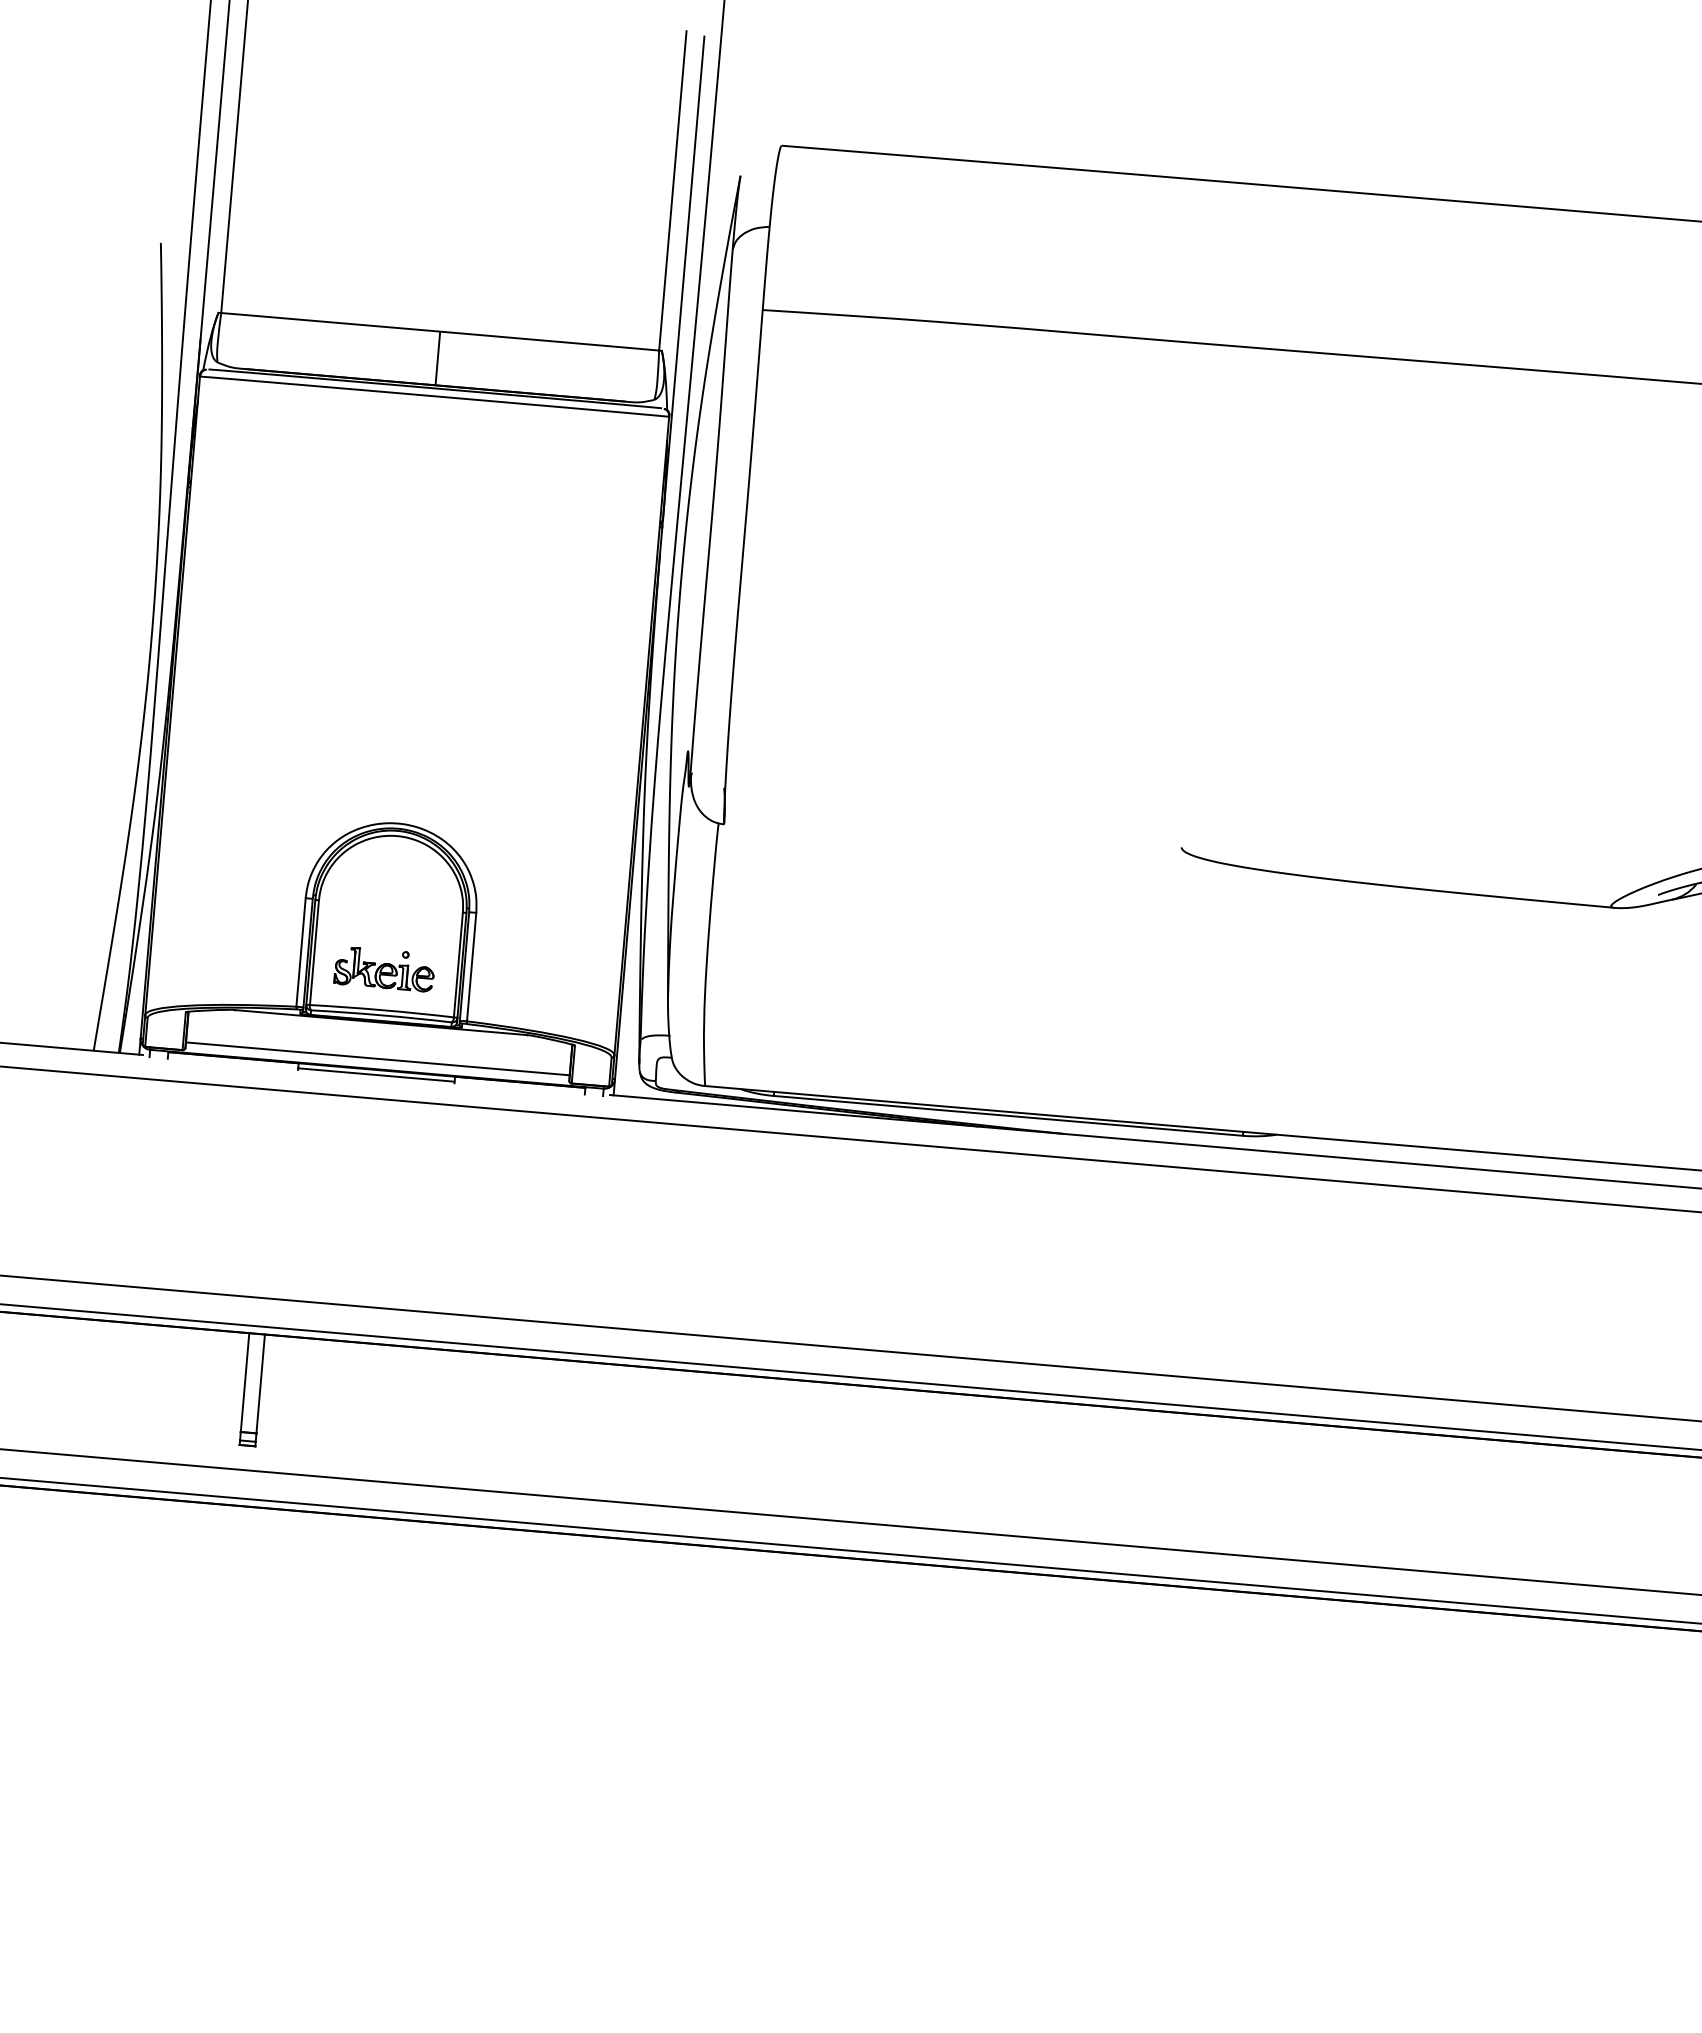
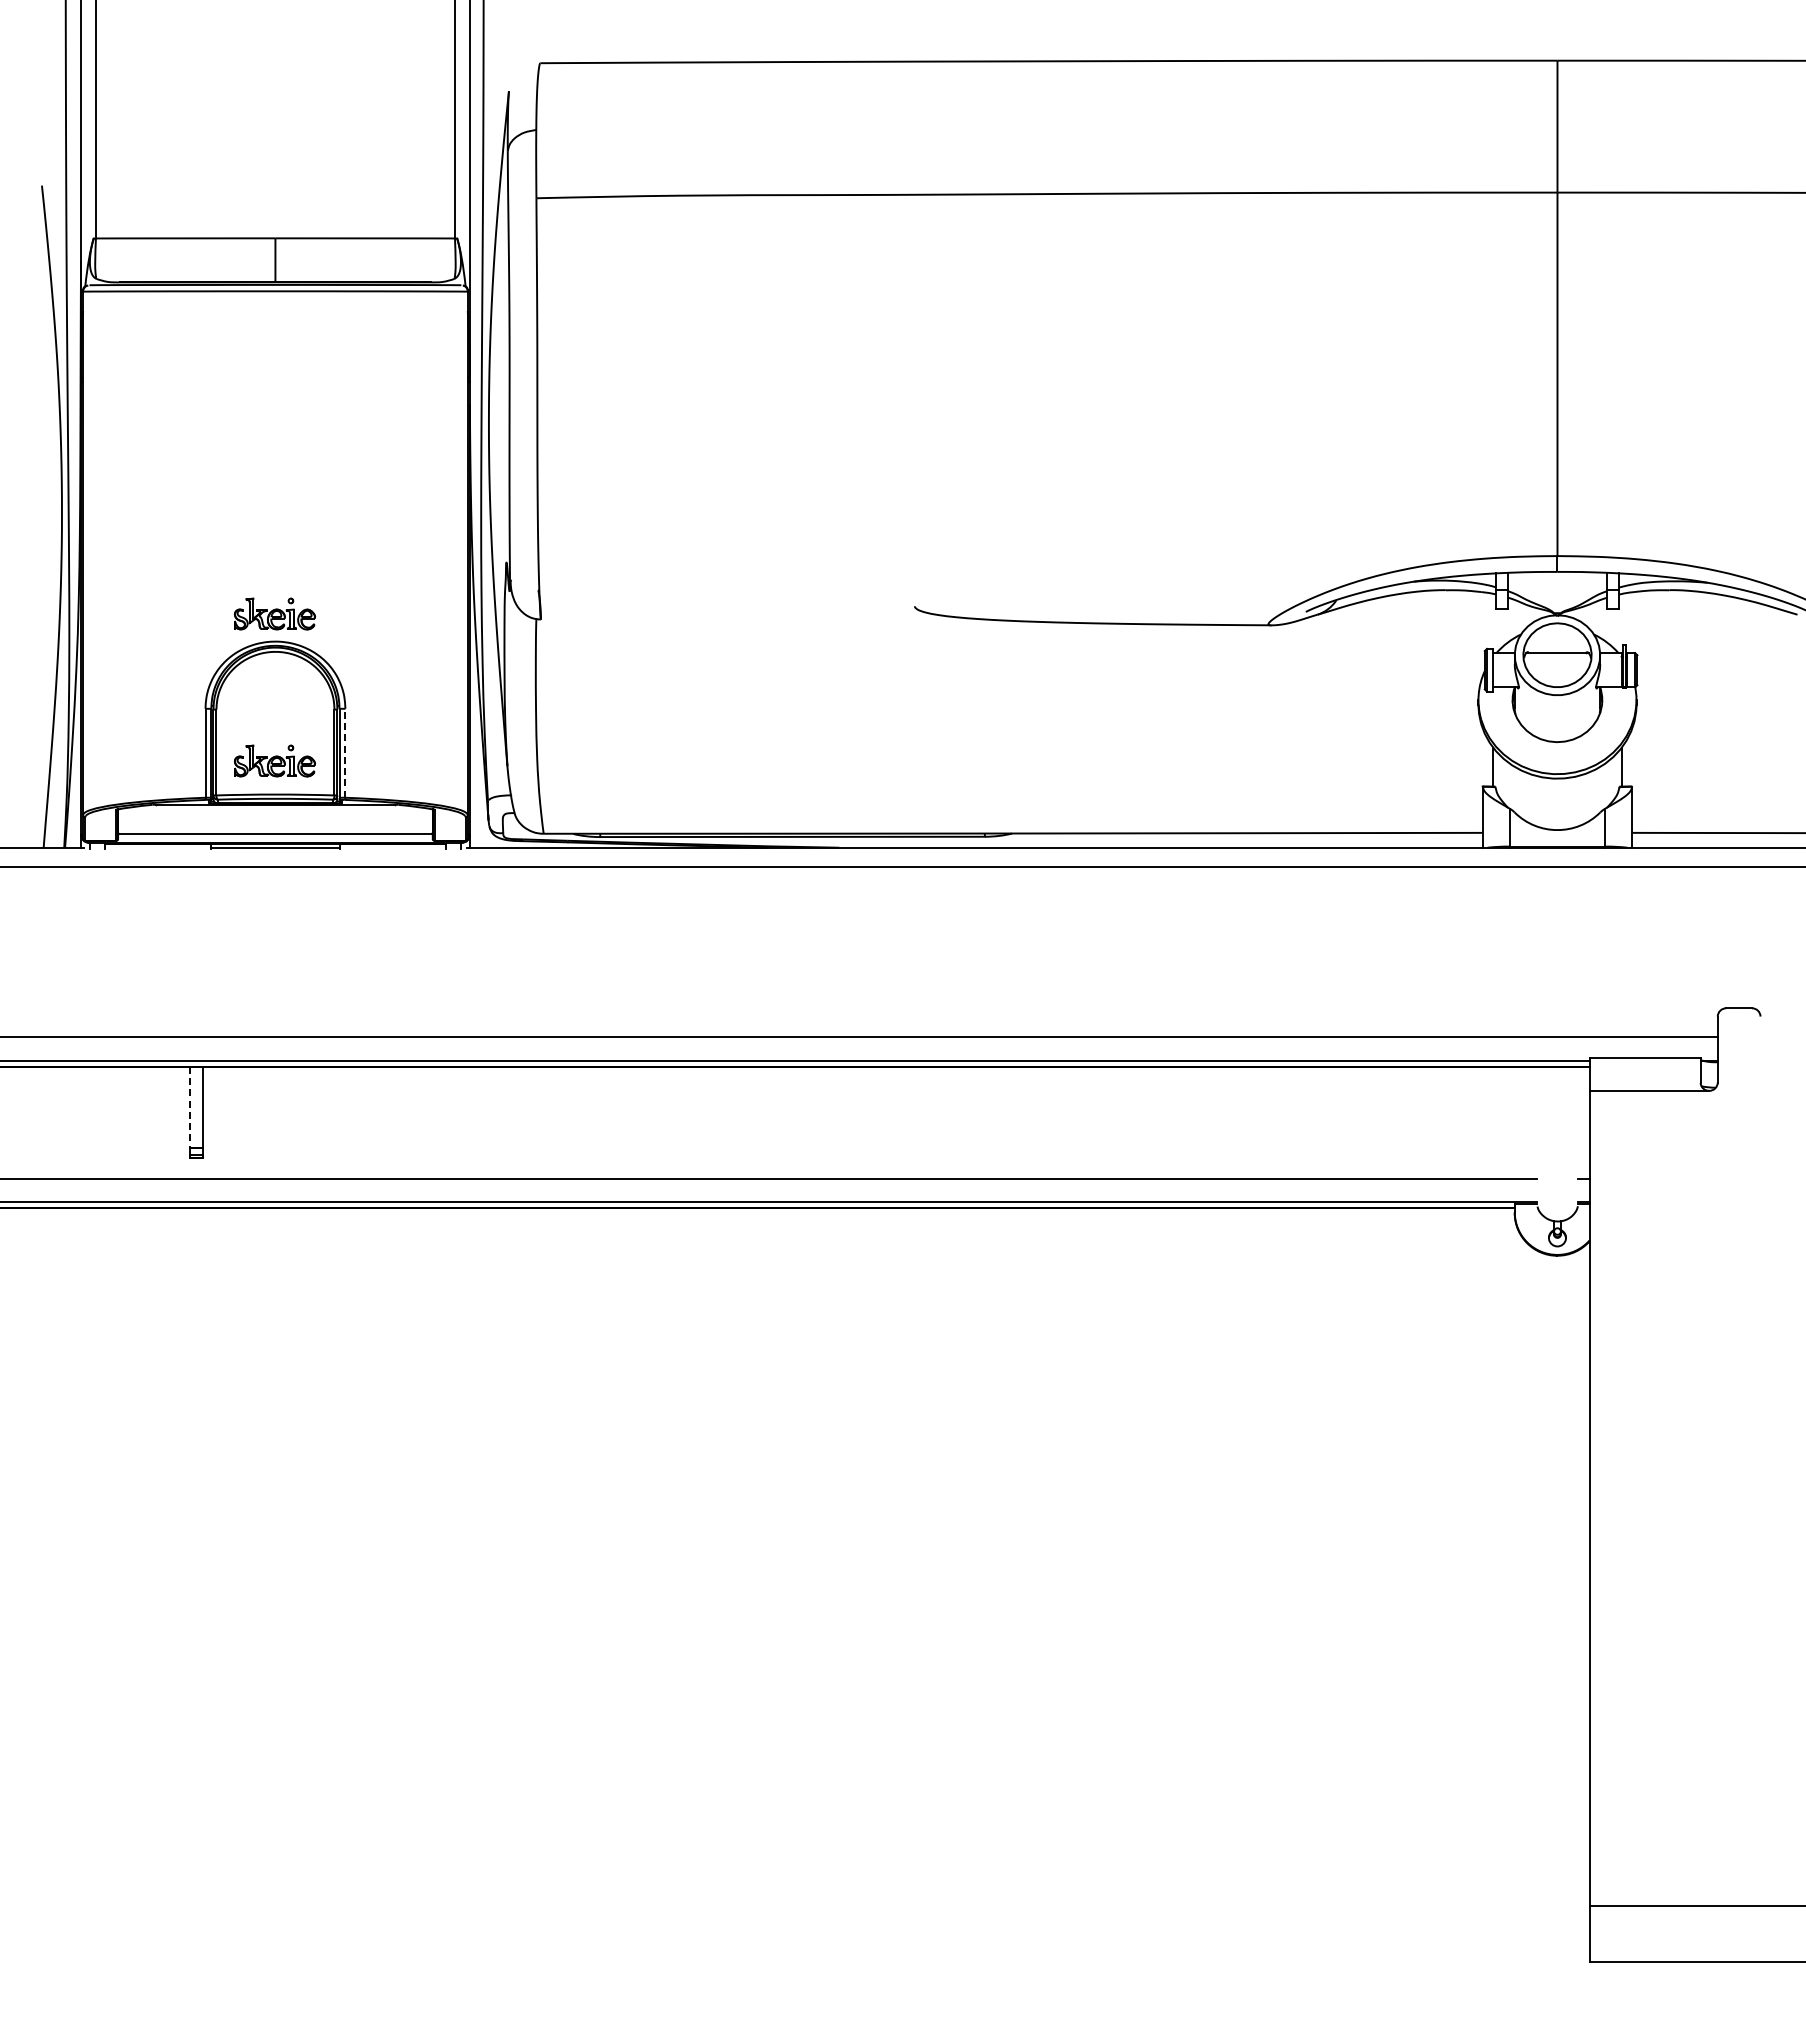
part: (399, 789) -> (274, 613), added
line: (471, 966) -> (345, 752), solid -> dashed
line: (244, 1382) -> (189, 1107), solid -> dashed

